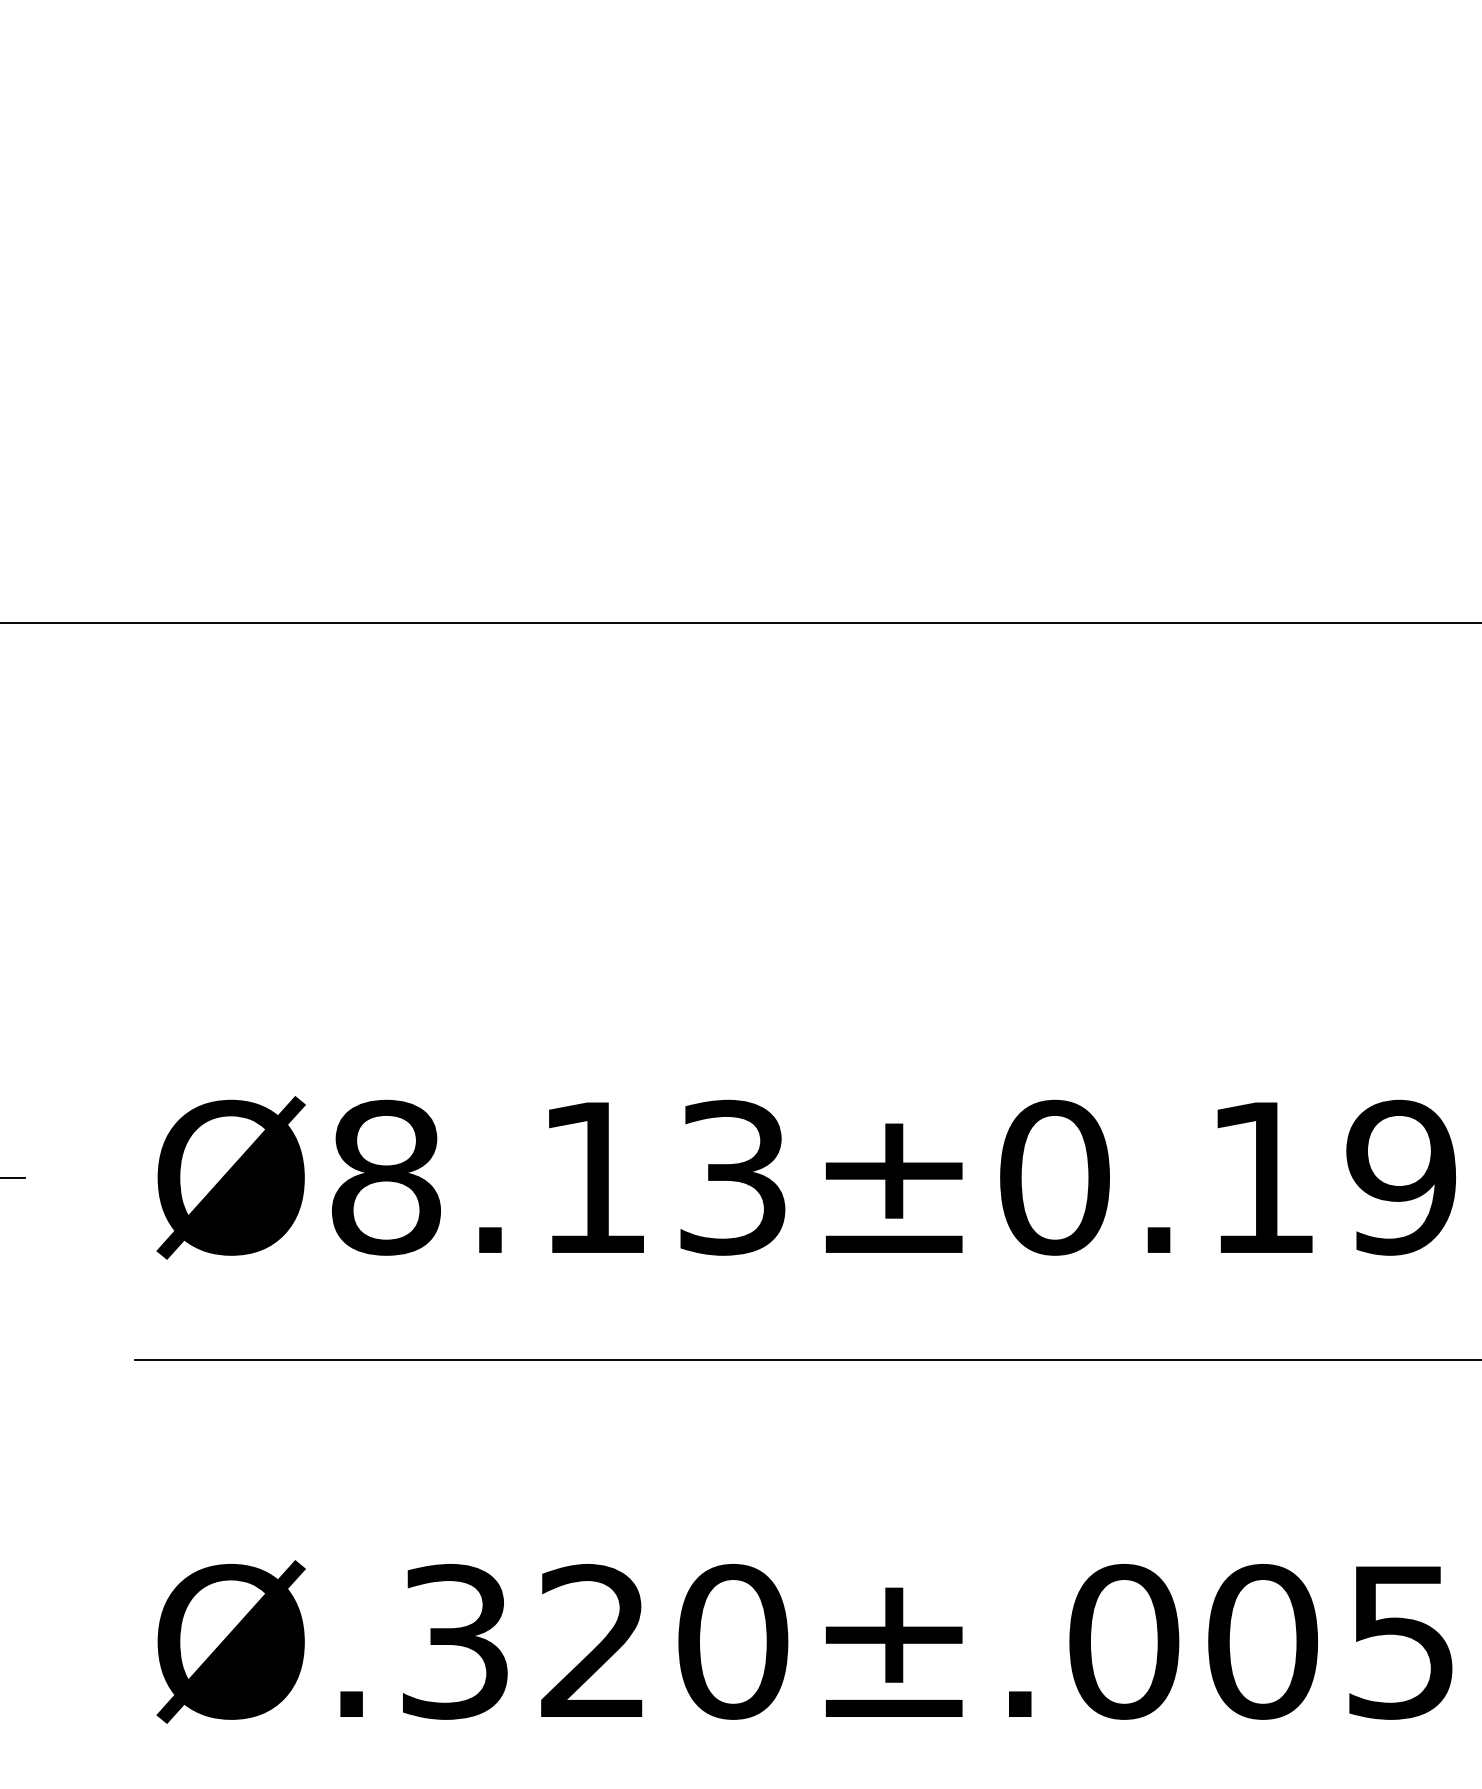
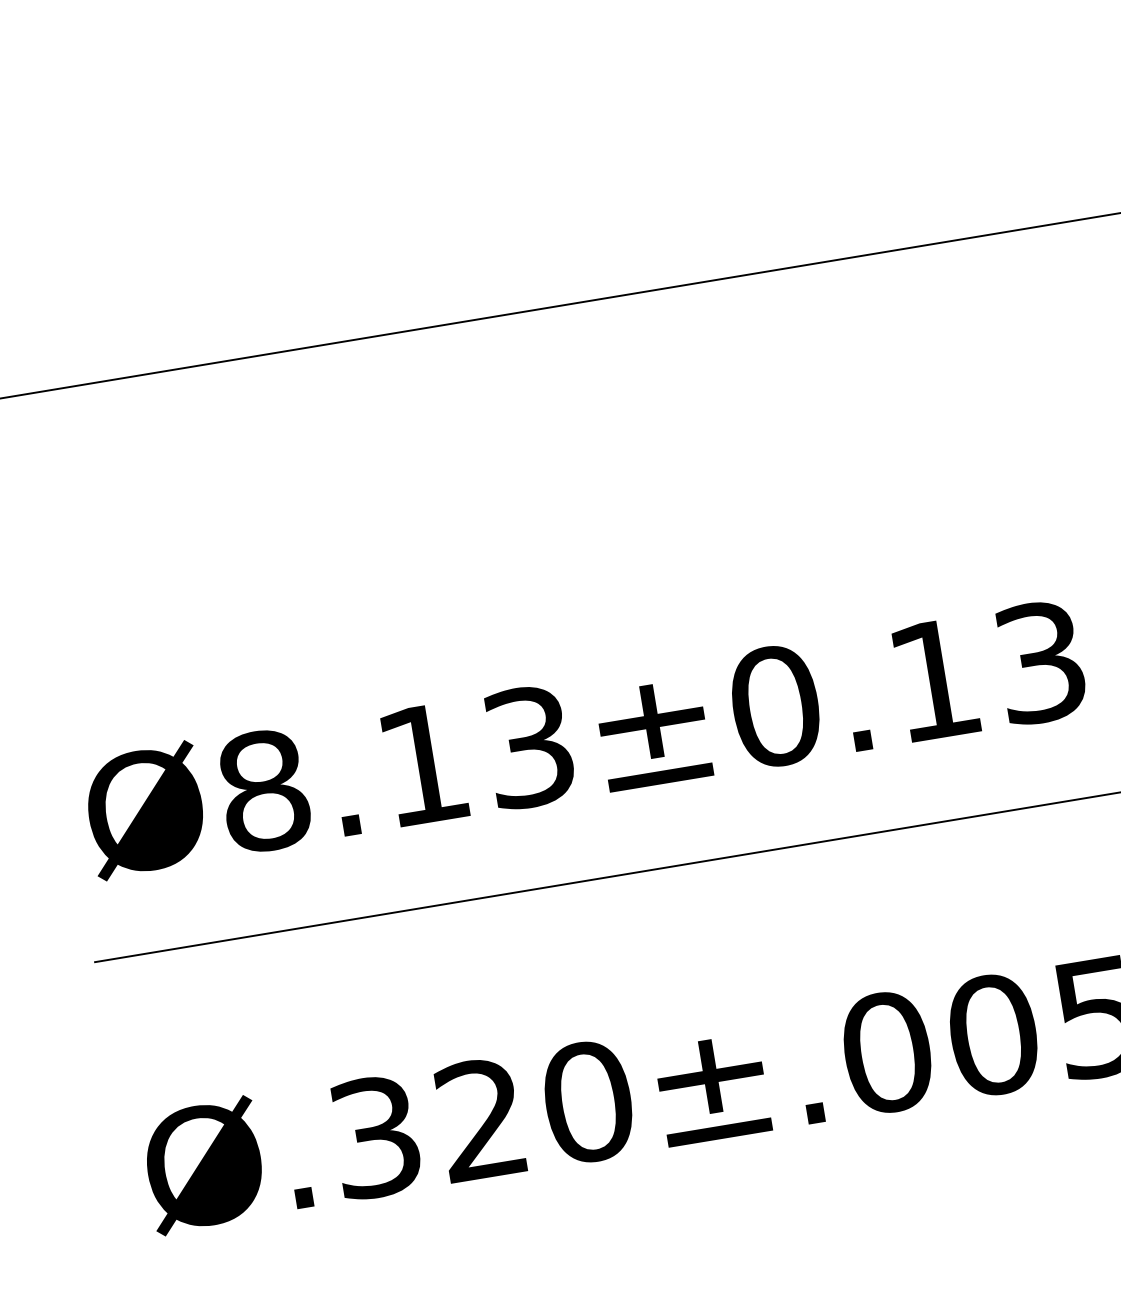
text: (1401, 1177) -> (1040, 662), Ø8.13±0.19 -> Ø8.13±0.13

